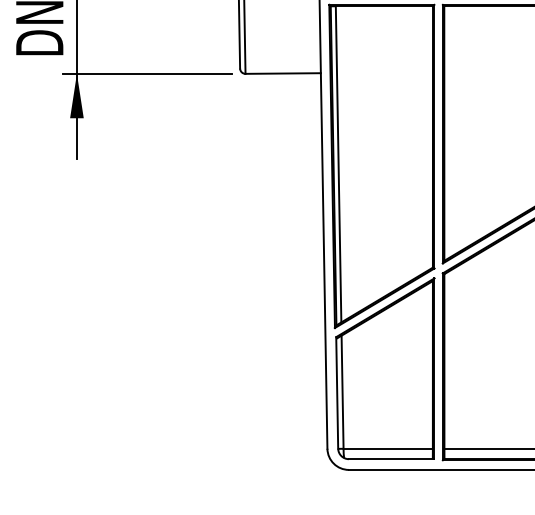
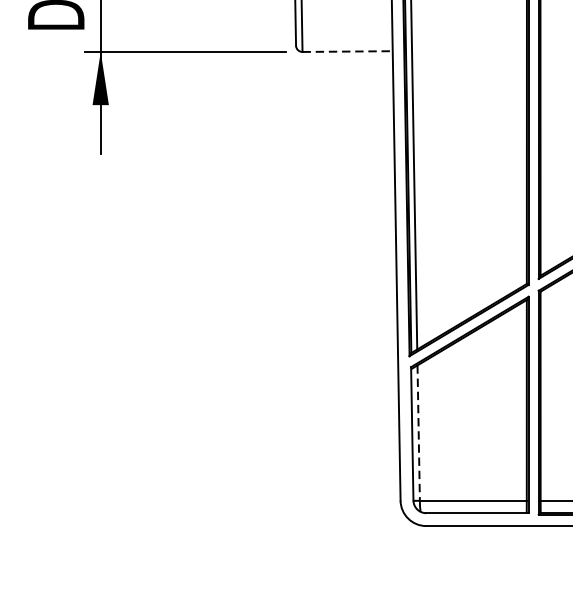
line: (283, 73) -> (347, 51), solid -> dashed
line: (342, 392) -> (418, 433), solid -> dashed

